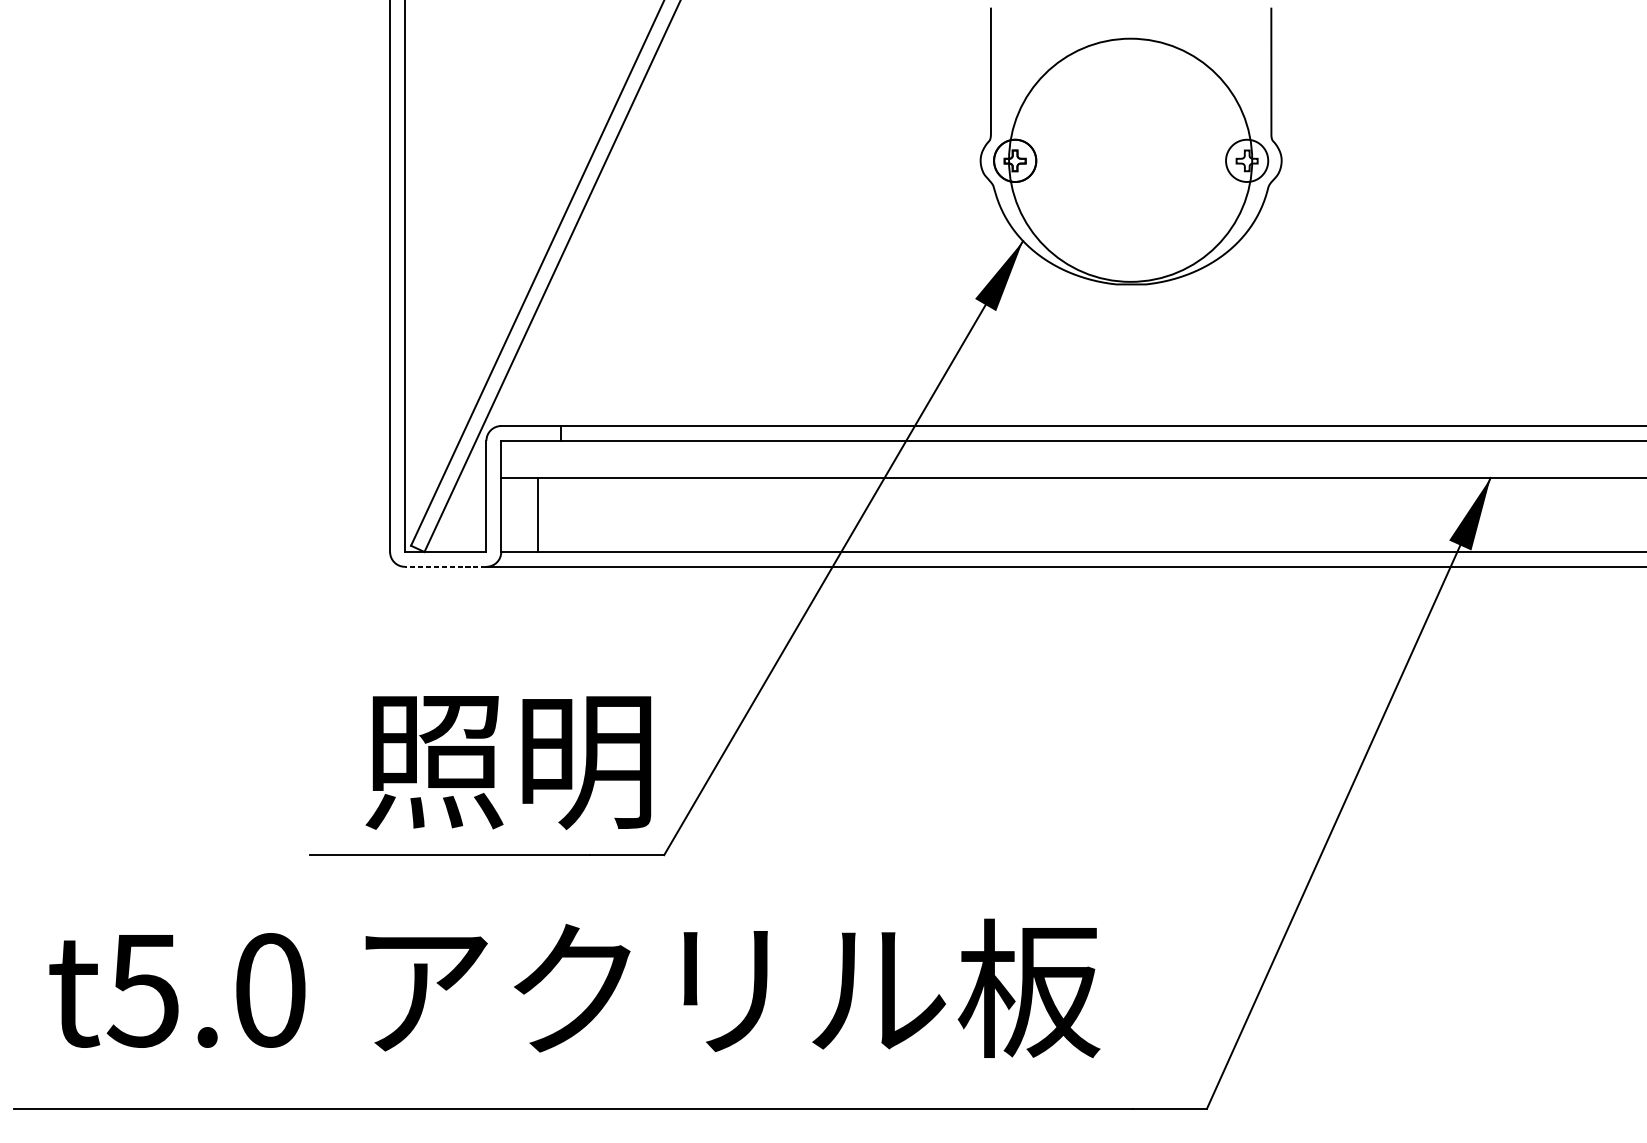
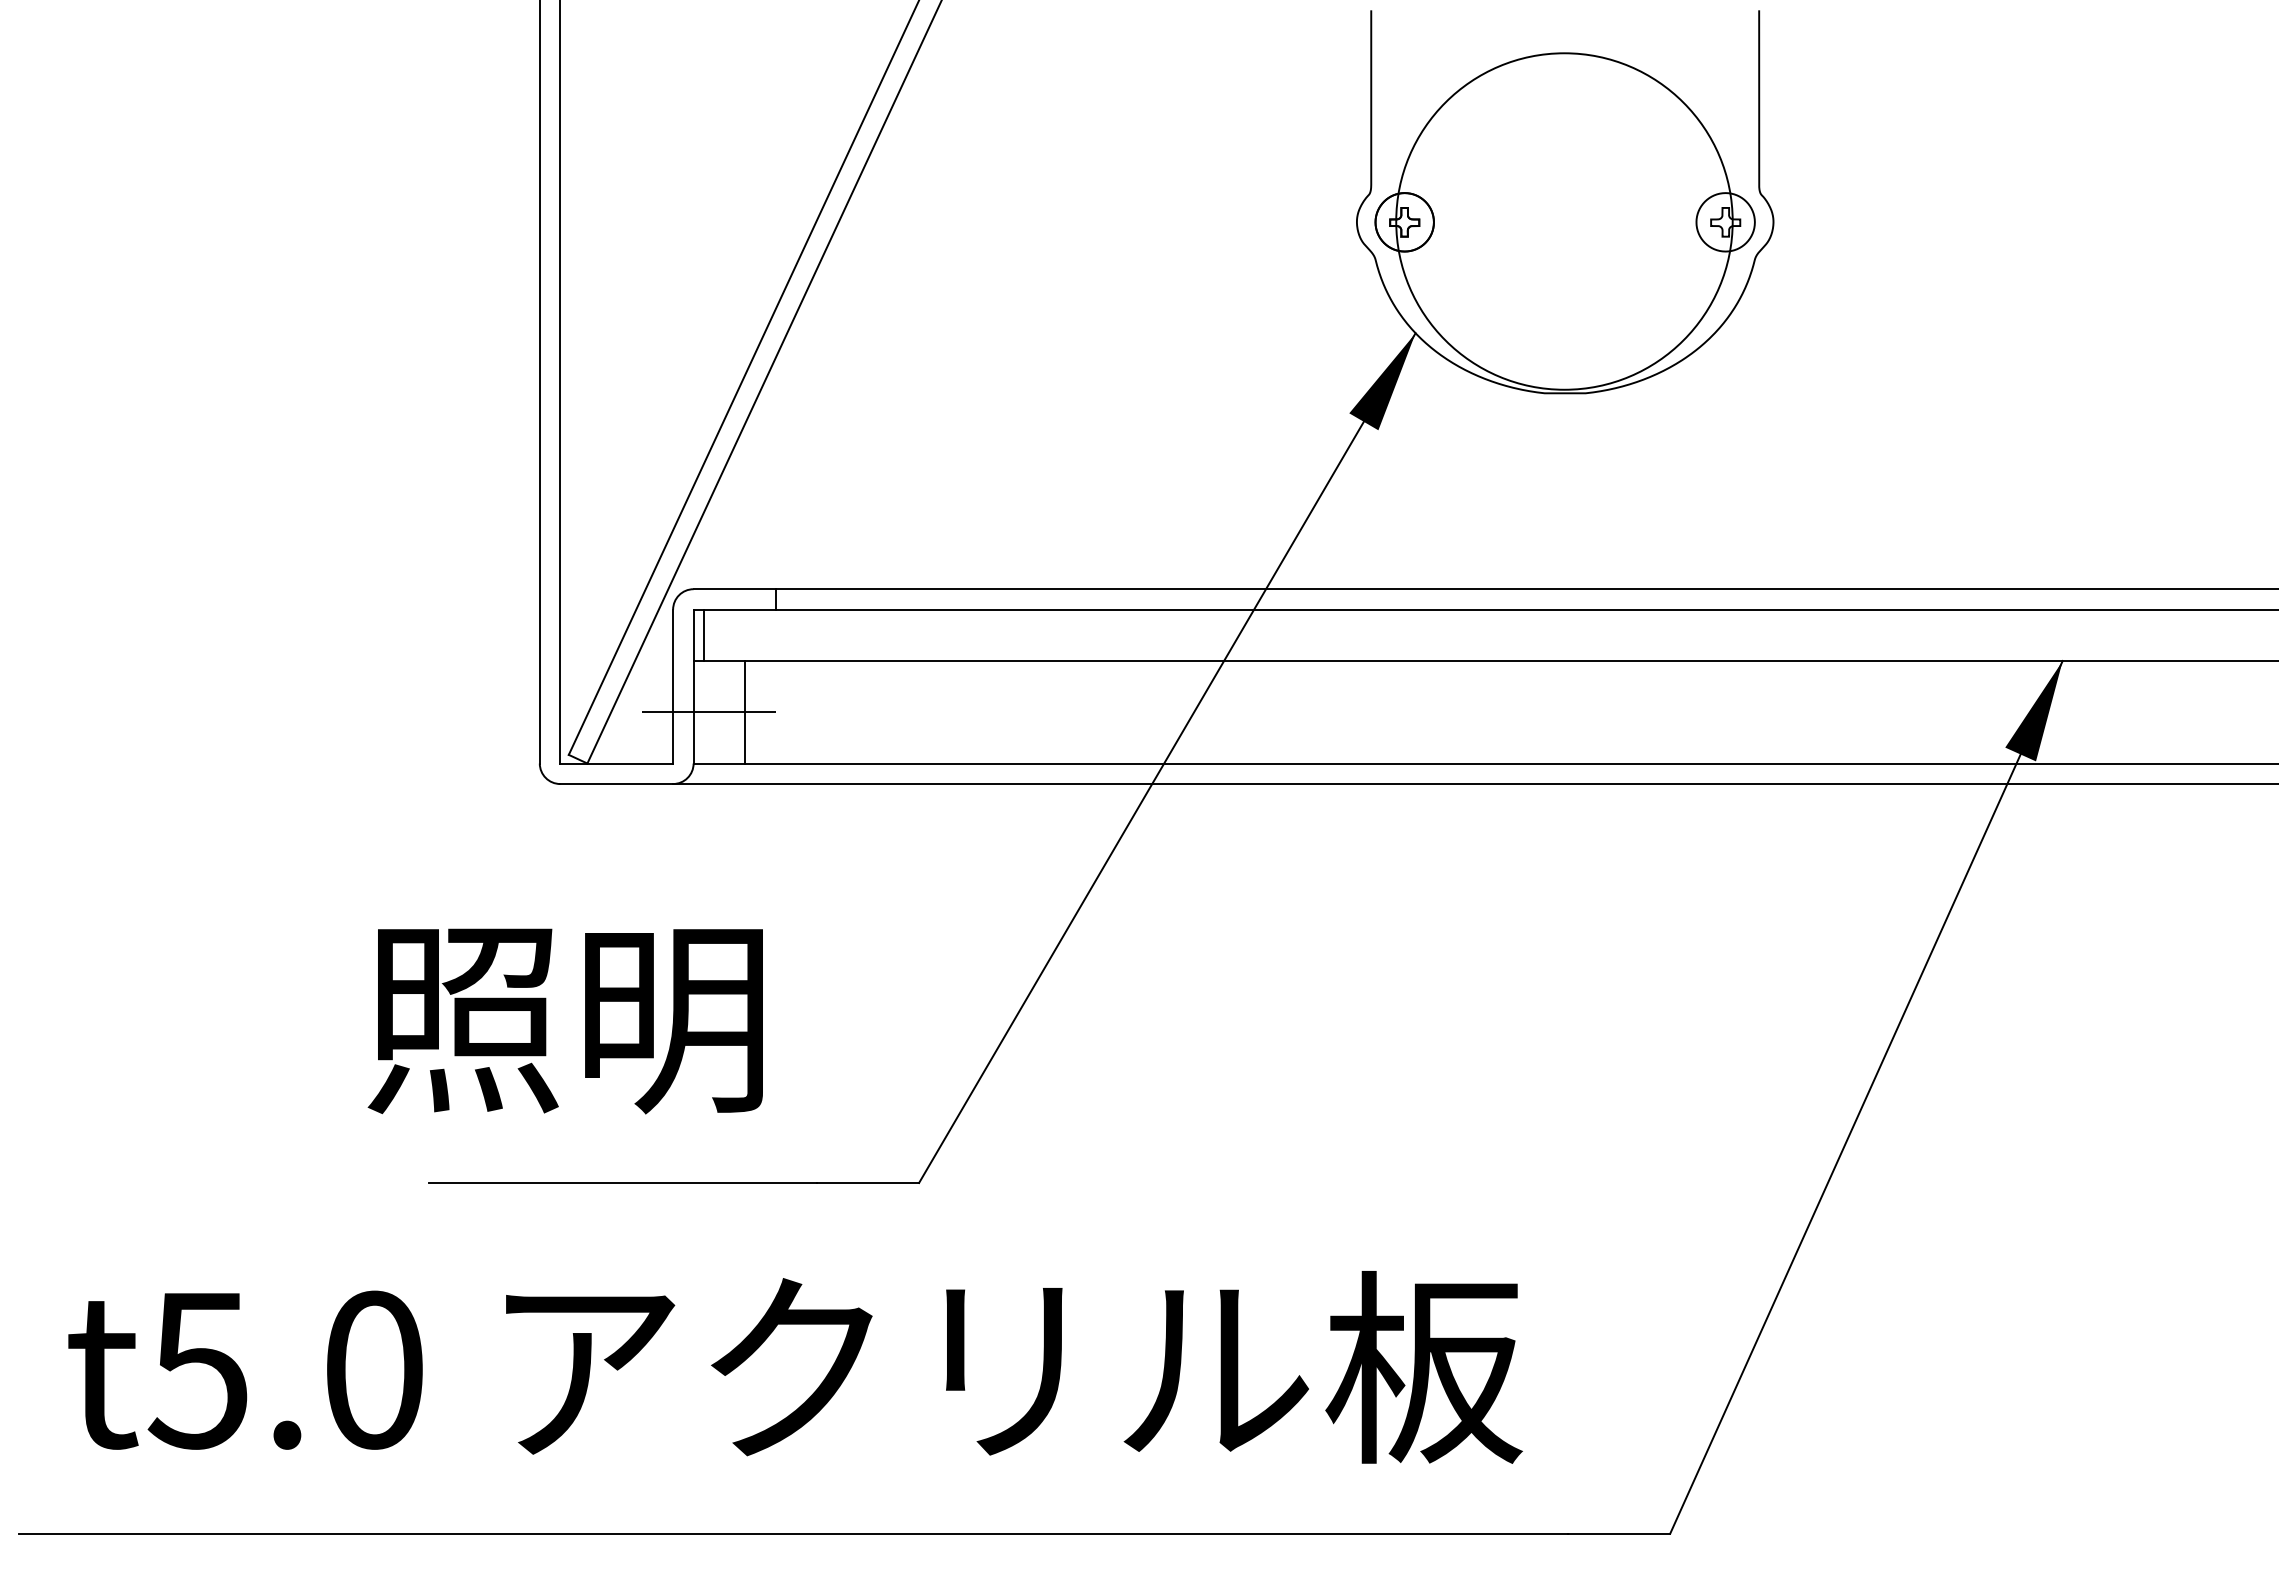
line: (508, 458) -> (703, 634), added
line: (512, 515) -> (708, 712), added
line: (445, 567) -> (616, 784), dashed -> solid
text: (507, 763) -> (564, 1021), moved

